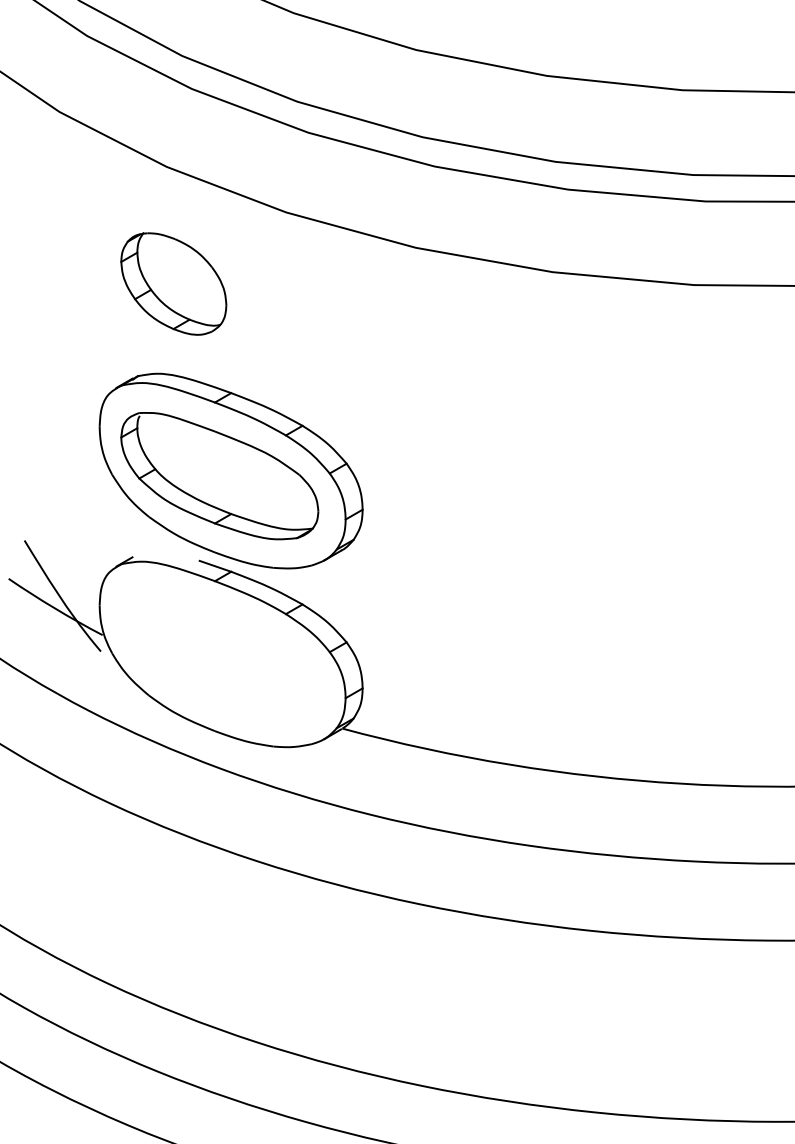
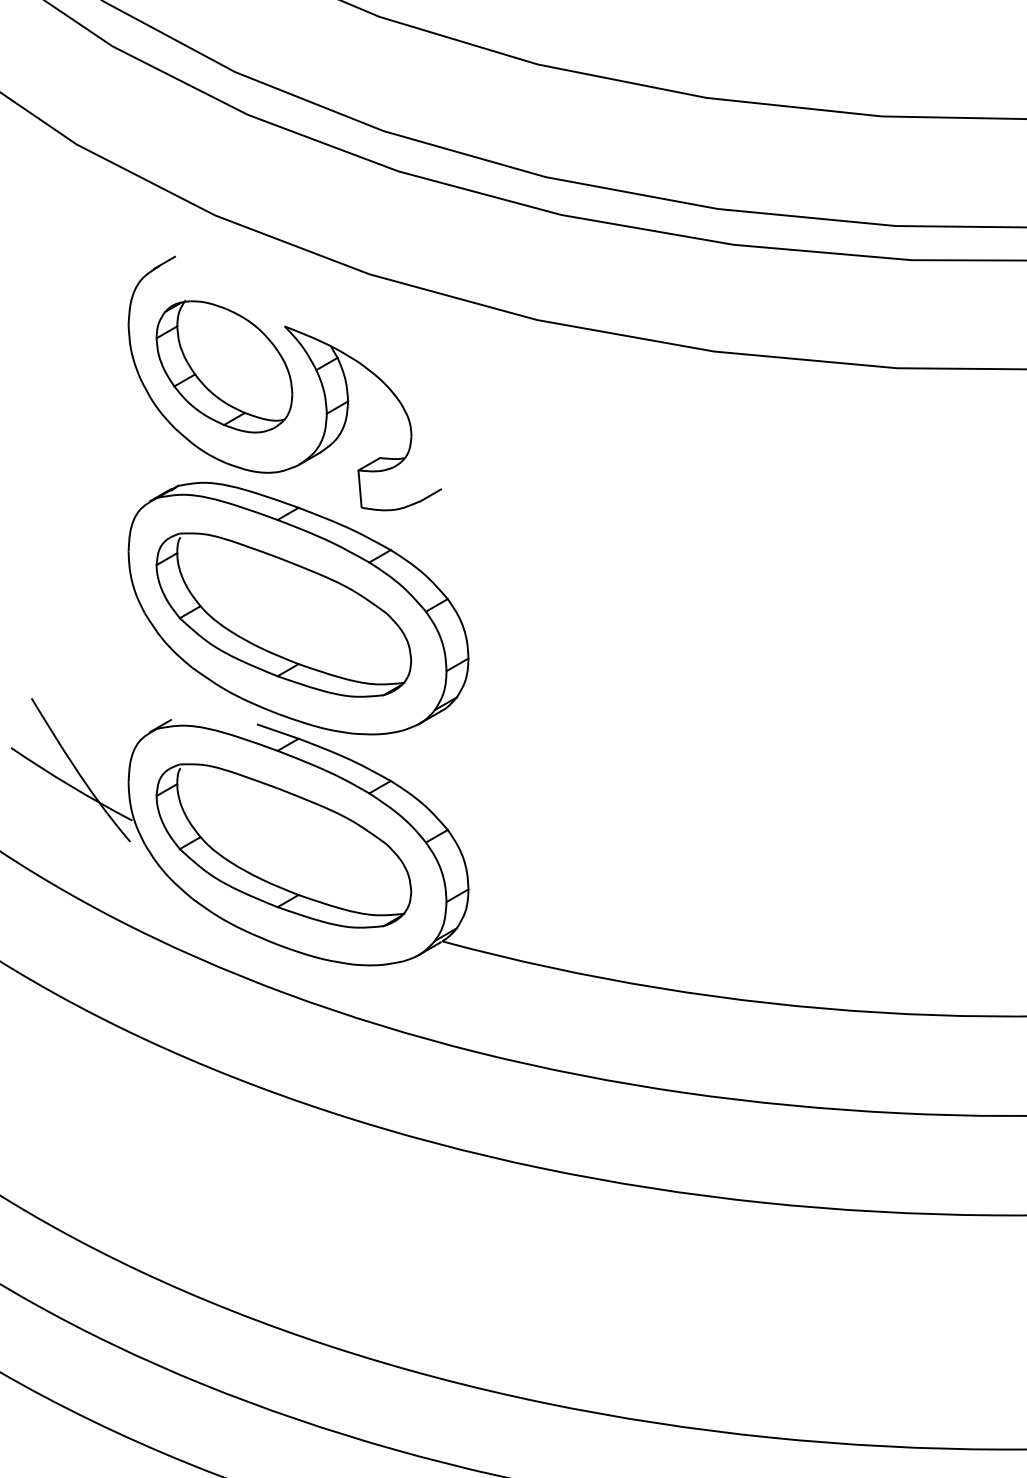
part: (242, 284) -> (313, 367), added
part: (219, 654) -> (283, 845), added

